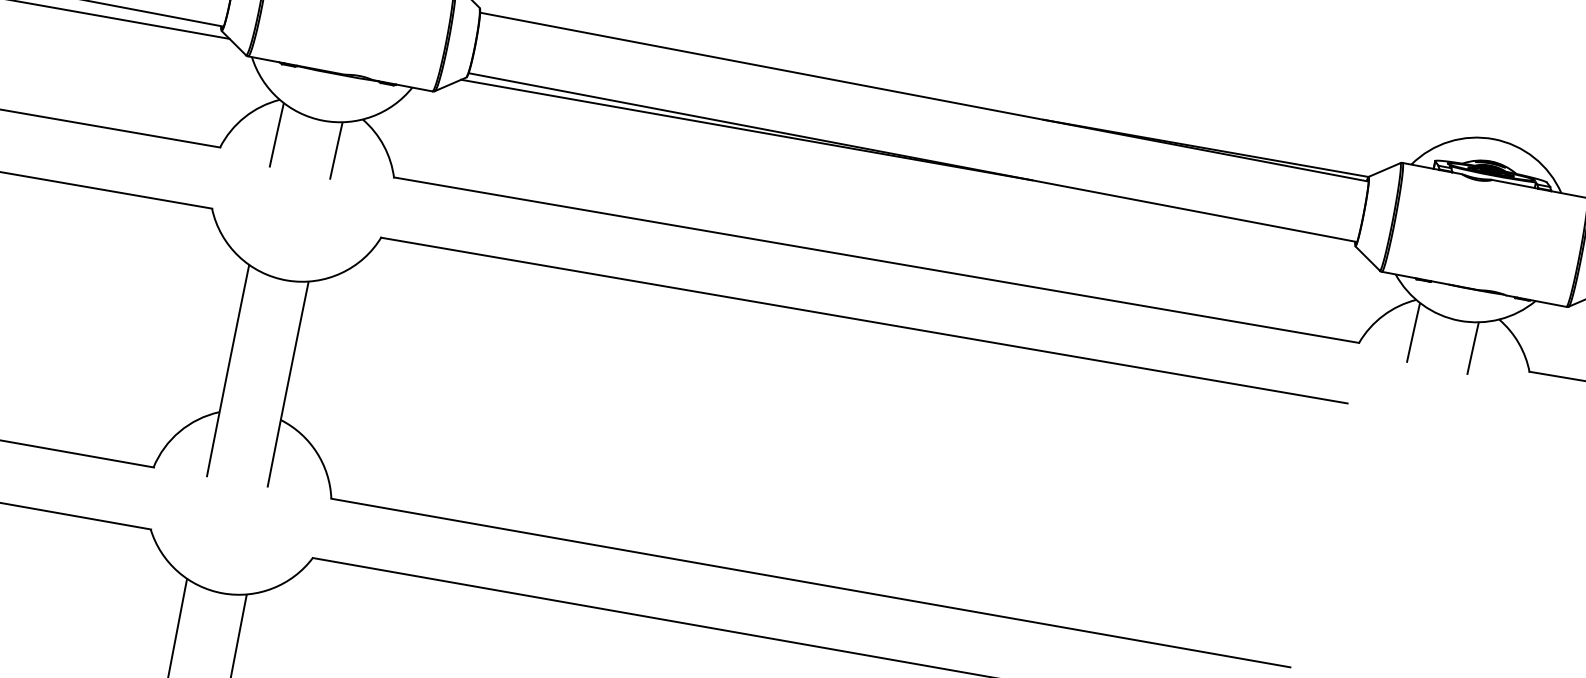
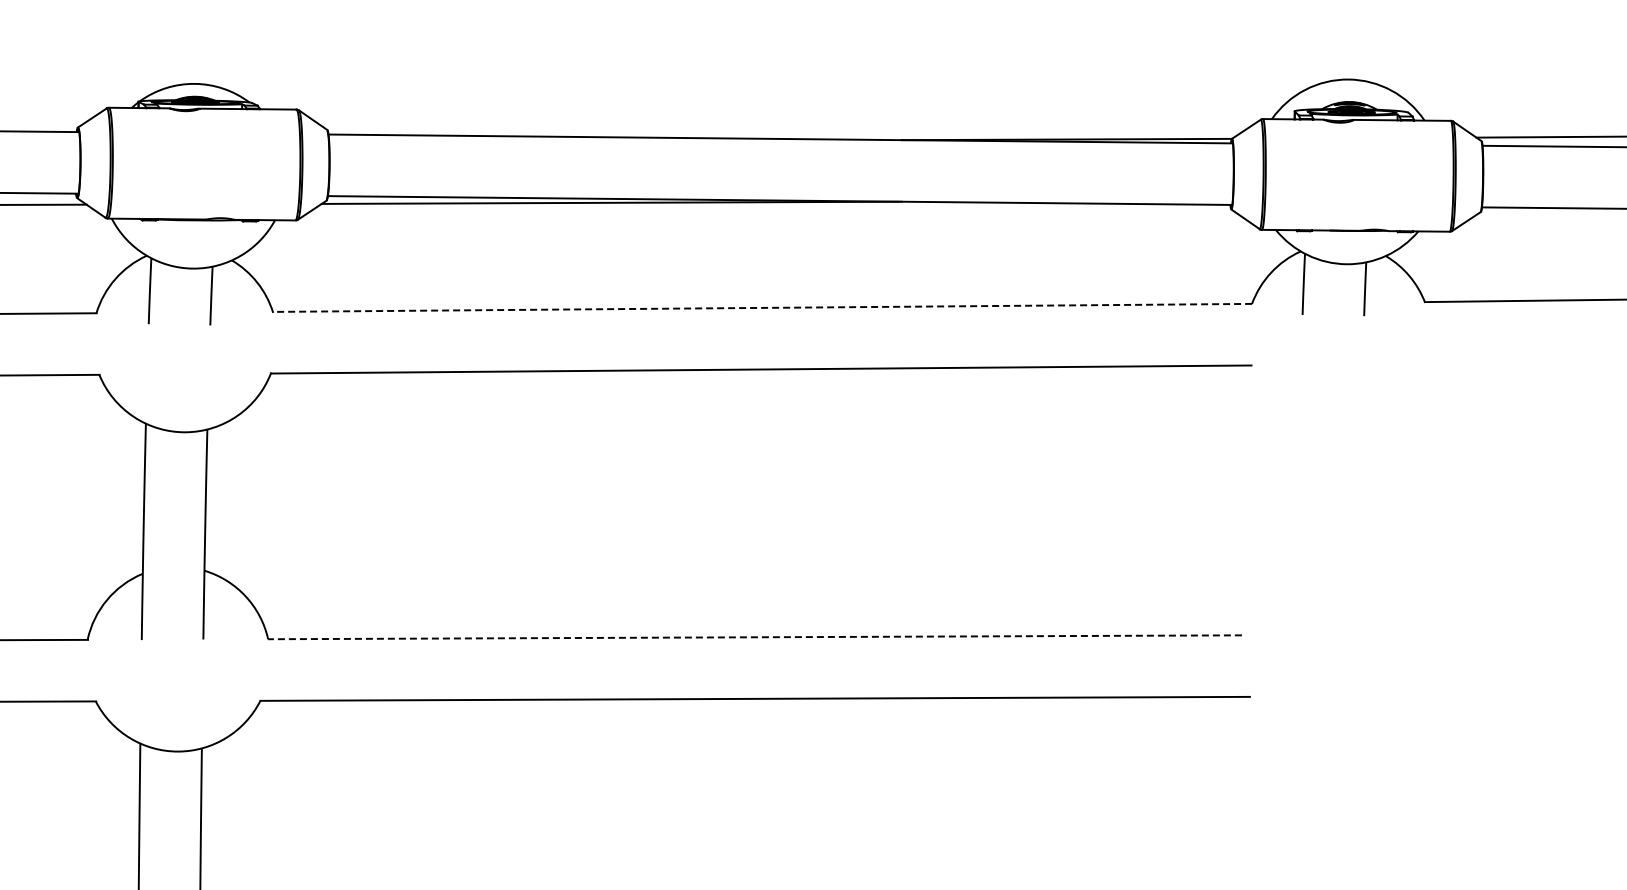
line: (876, 259) -> (762, 307), solid -> dashed
line: (811, 583) -> (755, 637), solid -> dashed

